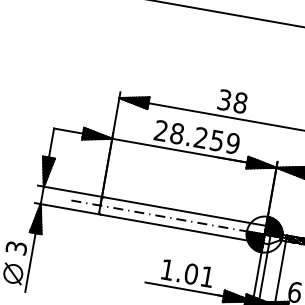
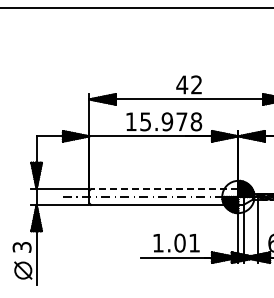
text: (232, 101) -> (189, 84), 38 -> 42
text: (196, 136) -> (163, 121), 28.259 -> 15.978
line: (184, 211) -> (164, 189), solid -> dashed

